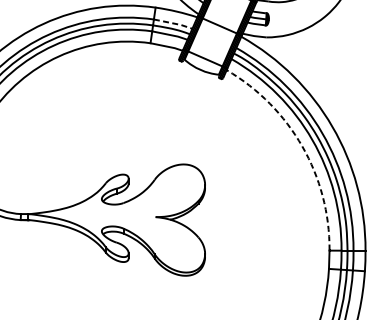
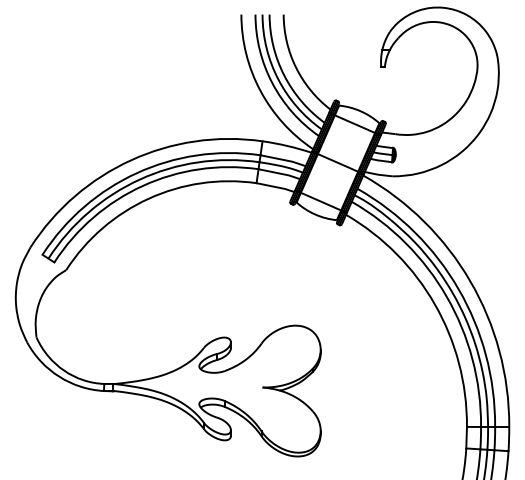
line: (174, 23) -> (284, 160), dashed -> solid
arc: (302, 146) -> (435, 304), dashed -> solid

